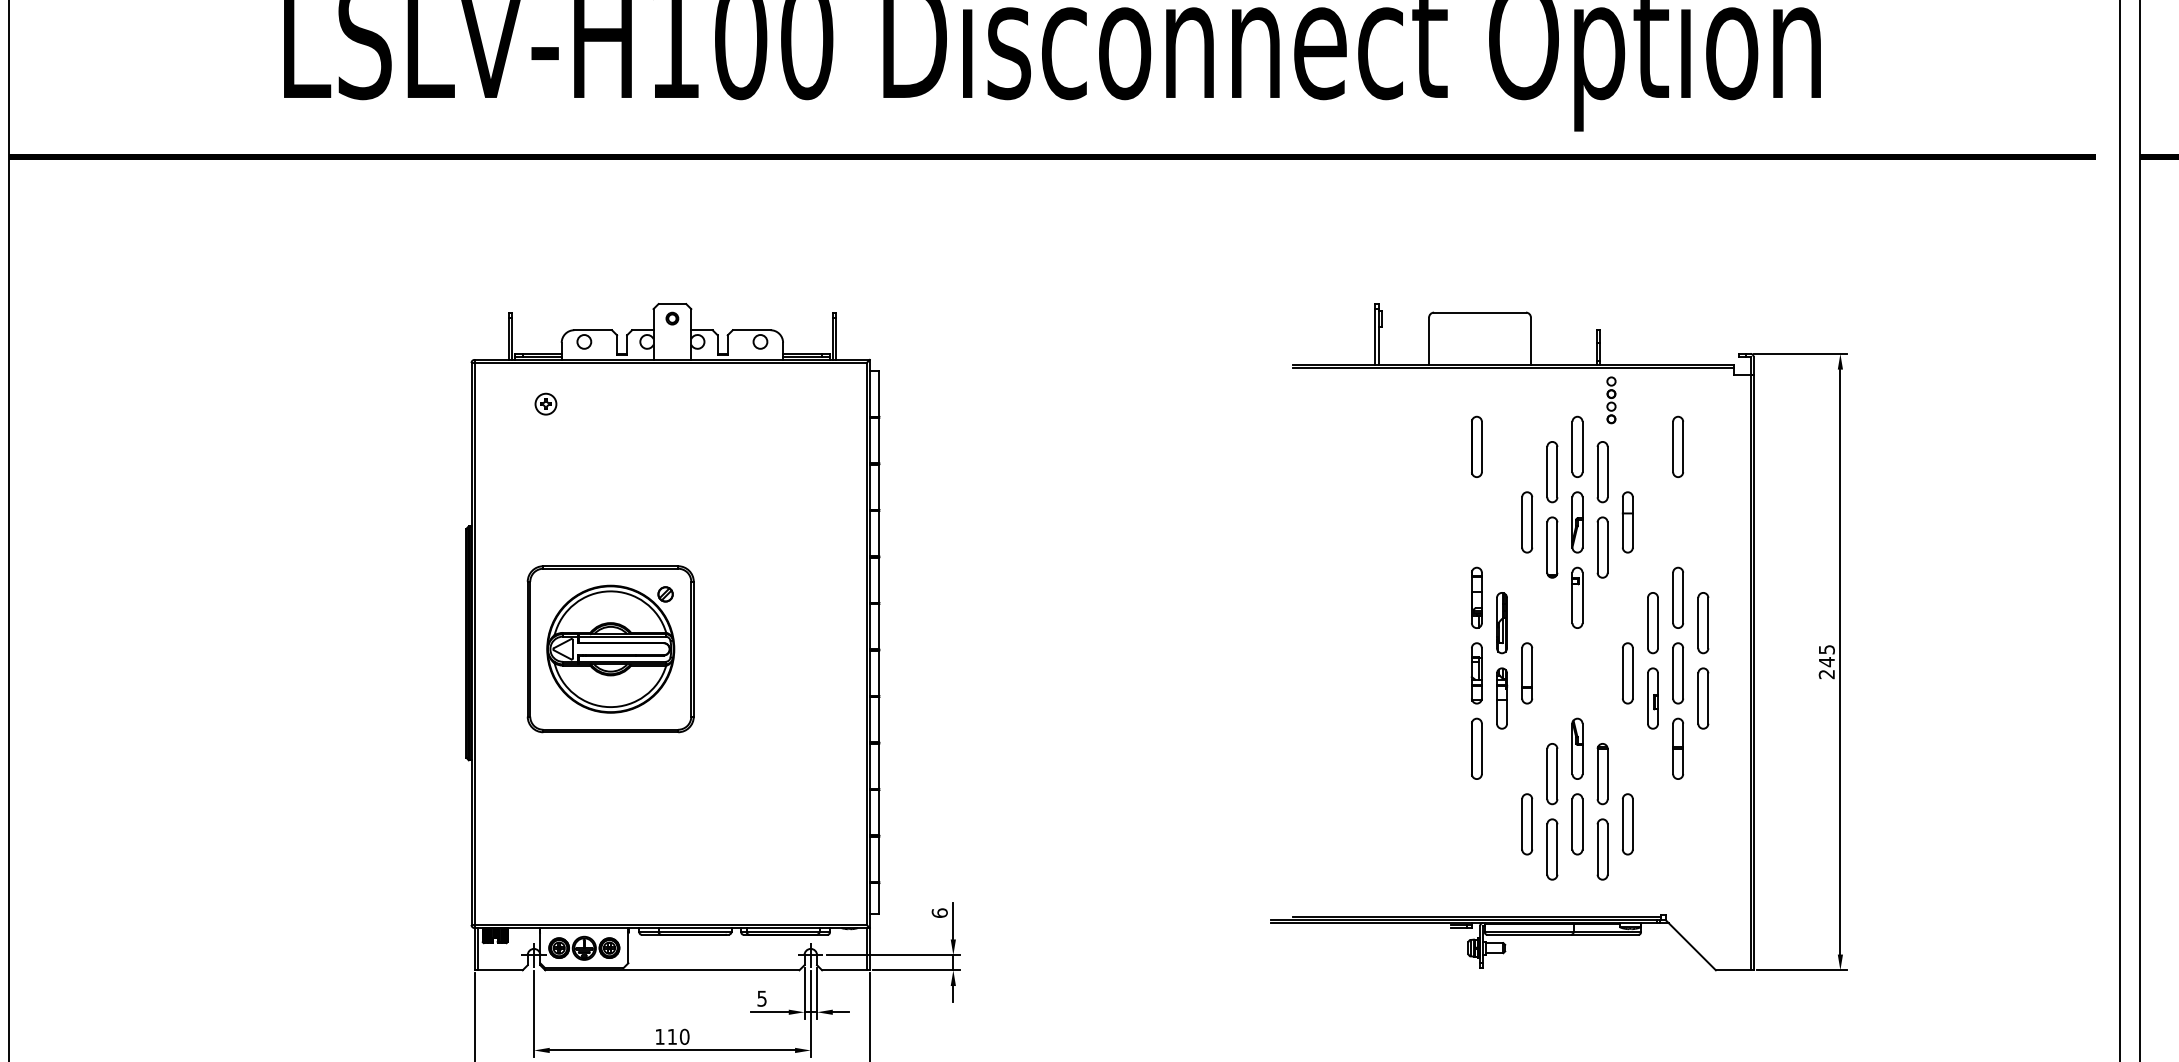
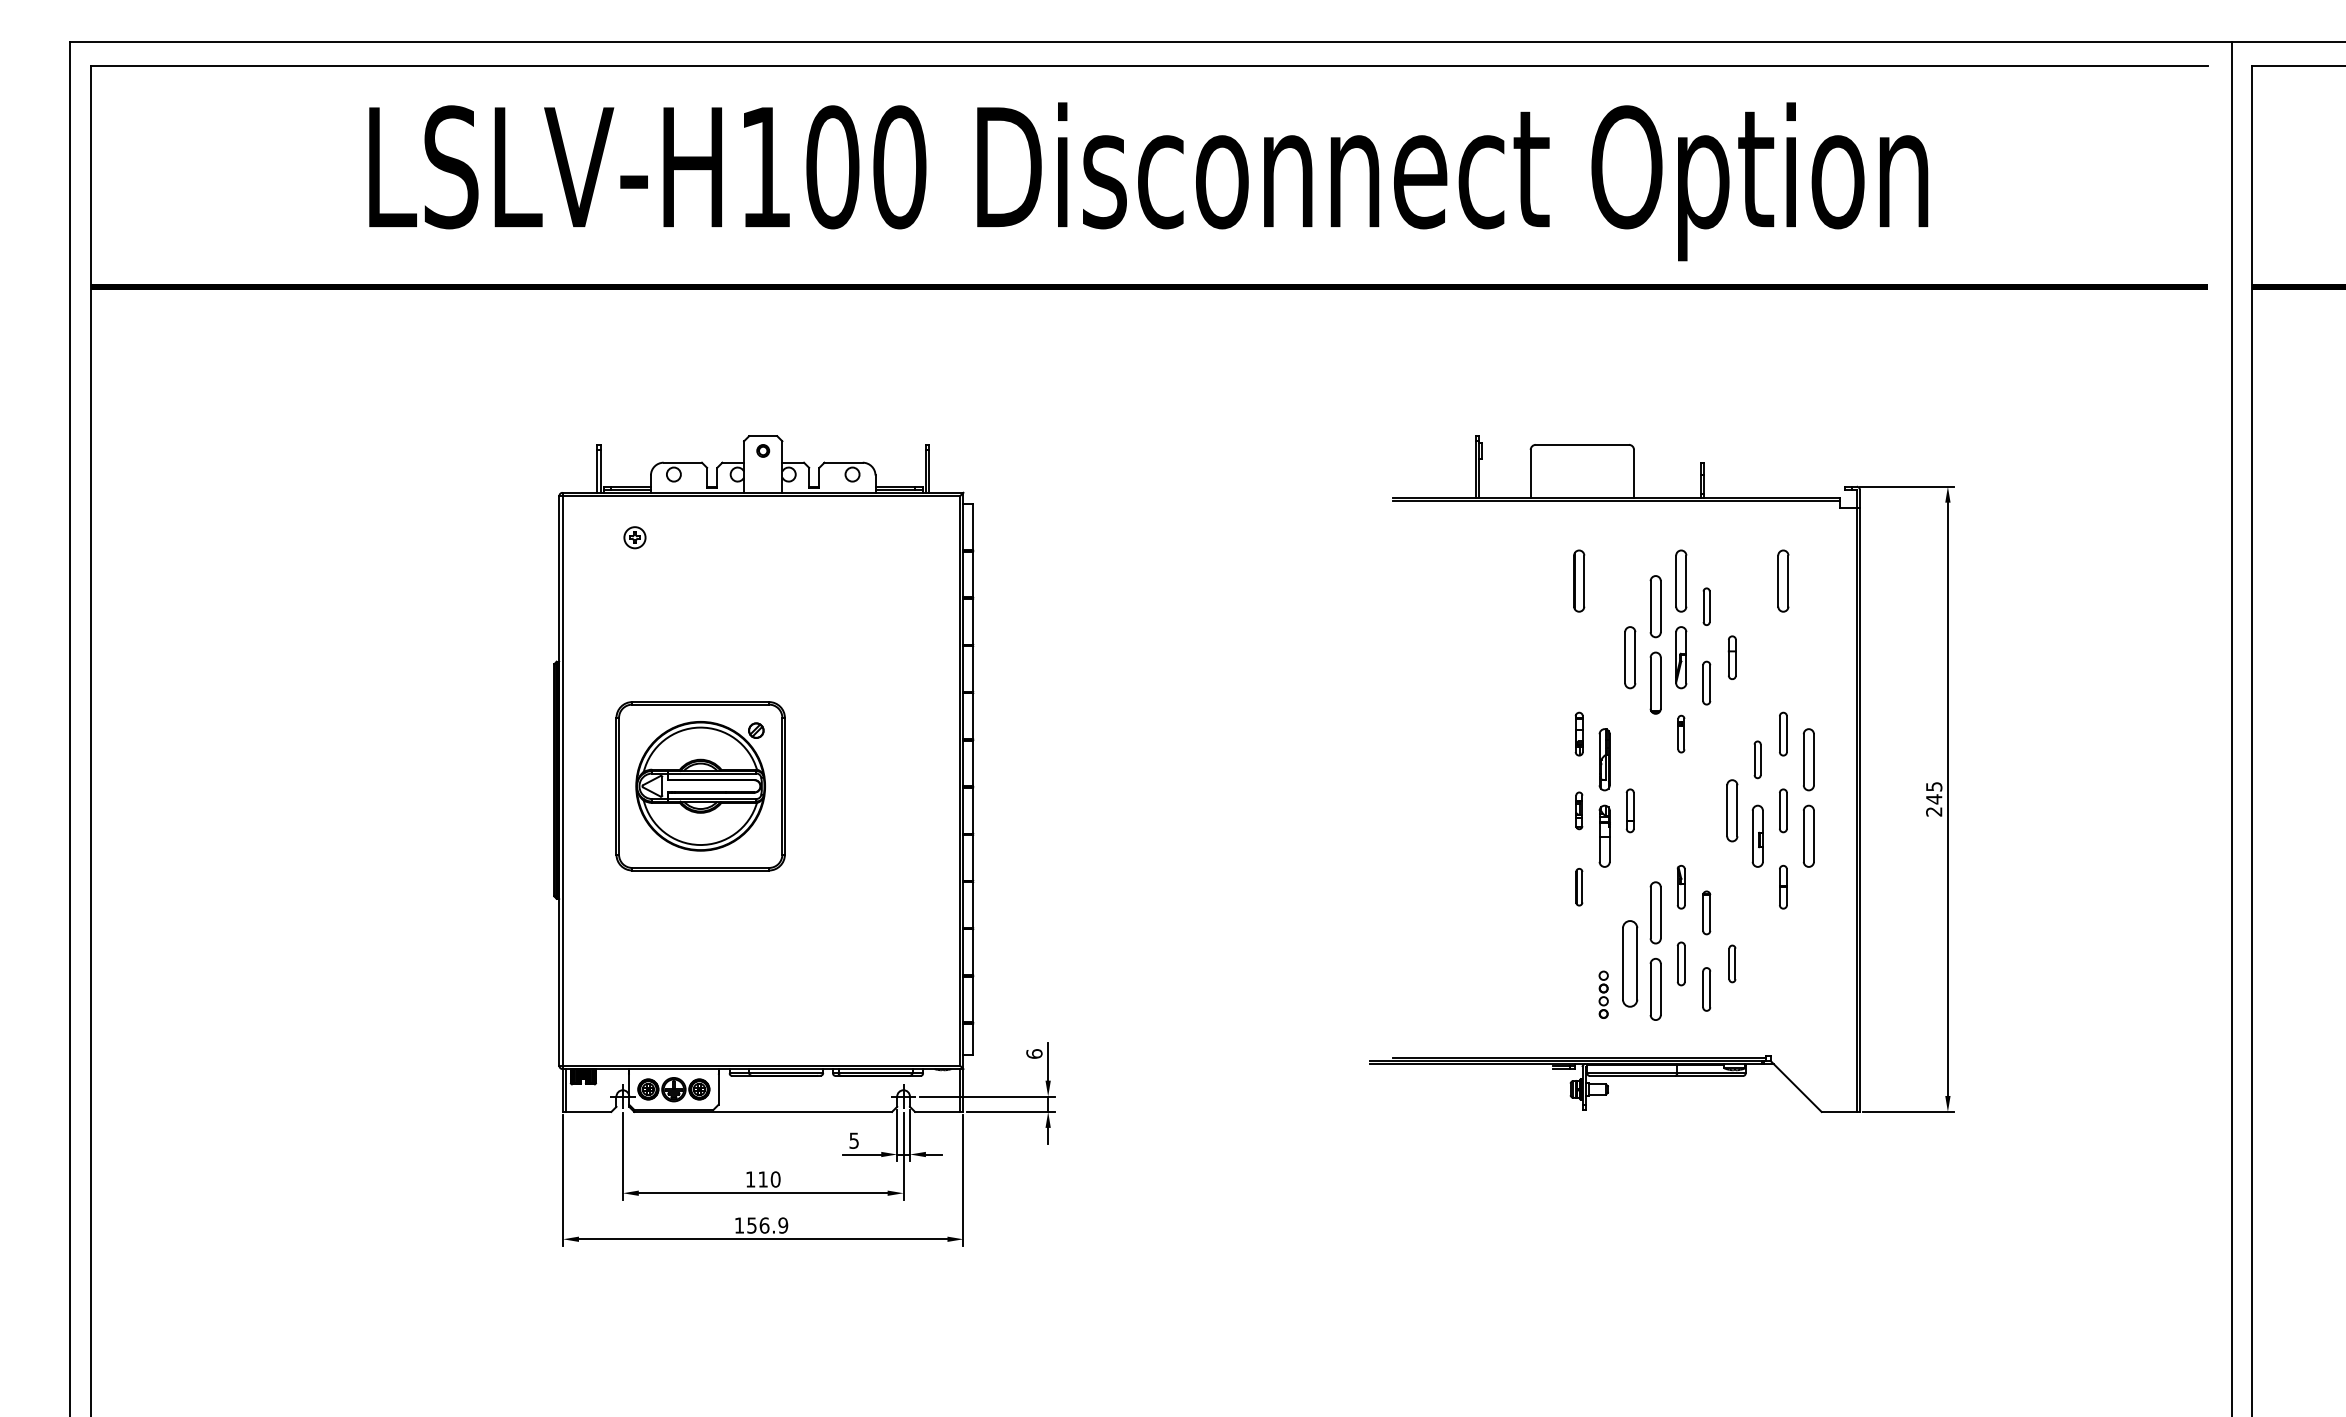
part: (1611, 400) -> (1603, 994), moved
part: (1602, 471) -> (1706, 606), size x0.6
part: (1628, 522) -> (1732, 657), size x0.7
part: (1602, 546) -> (1706, 682), size x0.7
part: (1477, 597) -> (1579, 733), size x0.7
part: (1577, 597) -> (1681, 733), size x0.6
part: (1678, 597) -> (1783, 733), size x0.7
part: (1652, 622) -> (1757, 759), size x0.6
part: (1477, 673) -> (1579, 810), size x0.6
part: (1527, 673) -> (1630, 810), size x0.7
part: (1678, 673) -> (1783, 810), size x0.7
part: (1477, 748) -> (1579, 886), size x0.6
part: (1577, 748) -> (1681, 886), size x0.7
part: (1678, 748) -> (1783, 886), size x0.7
part: (1602, 773) -> (1706, 912), size x0.7
part: (1527, 823) -> (1630, 963), size x1.4
part: (1577, 823) -> (1681, 963), size x0.7
part: (1628, 823) -> (1732, 963), size x0.6
part: (1602, 849) -> (1706, 989), size x0.7

